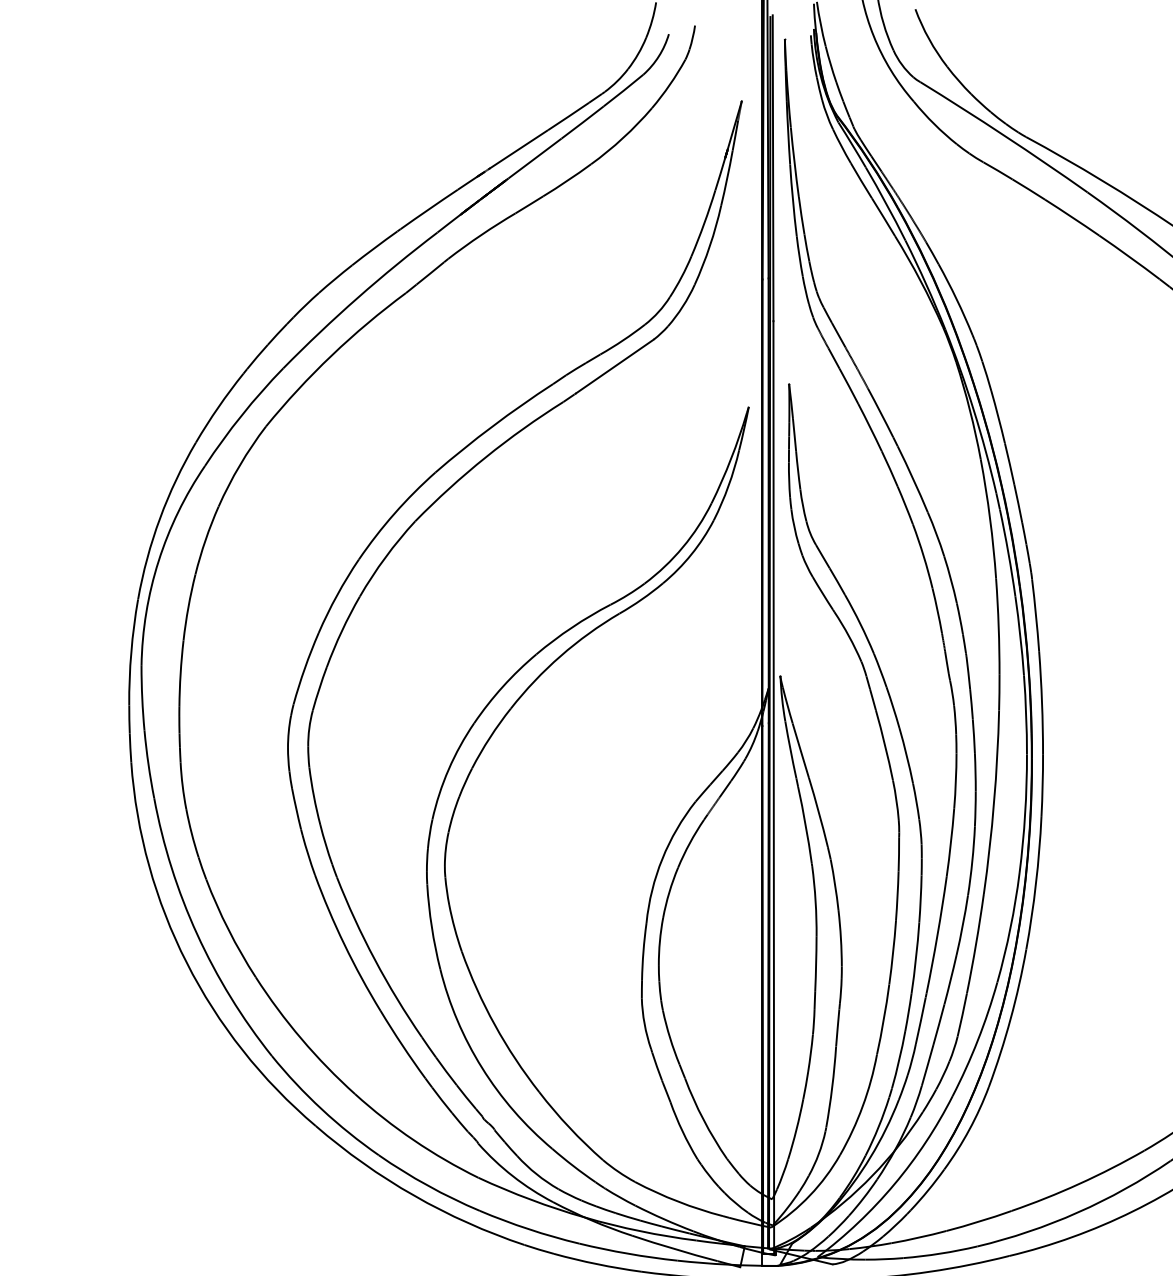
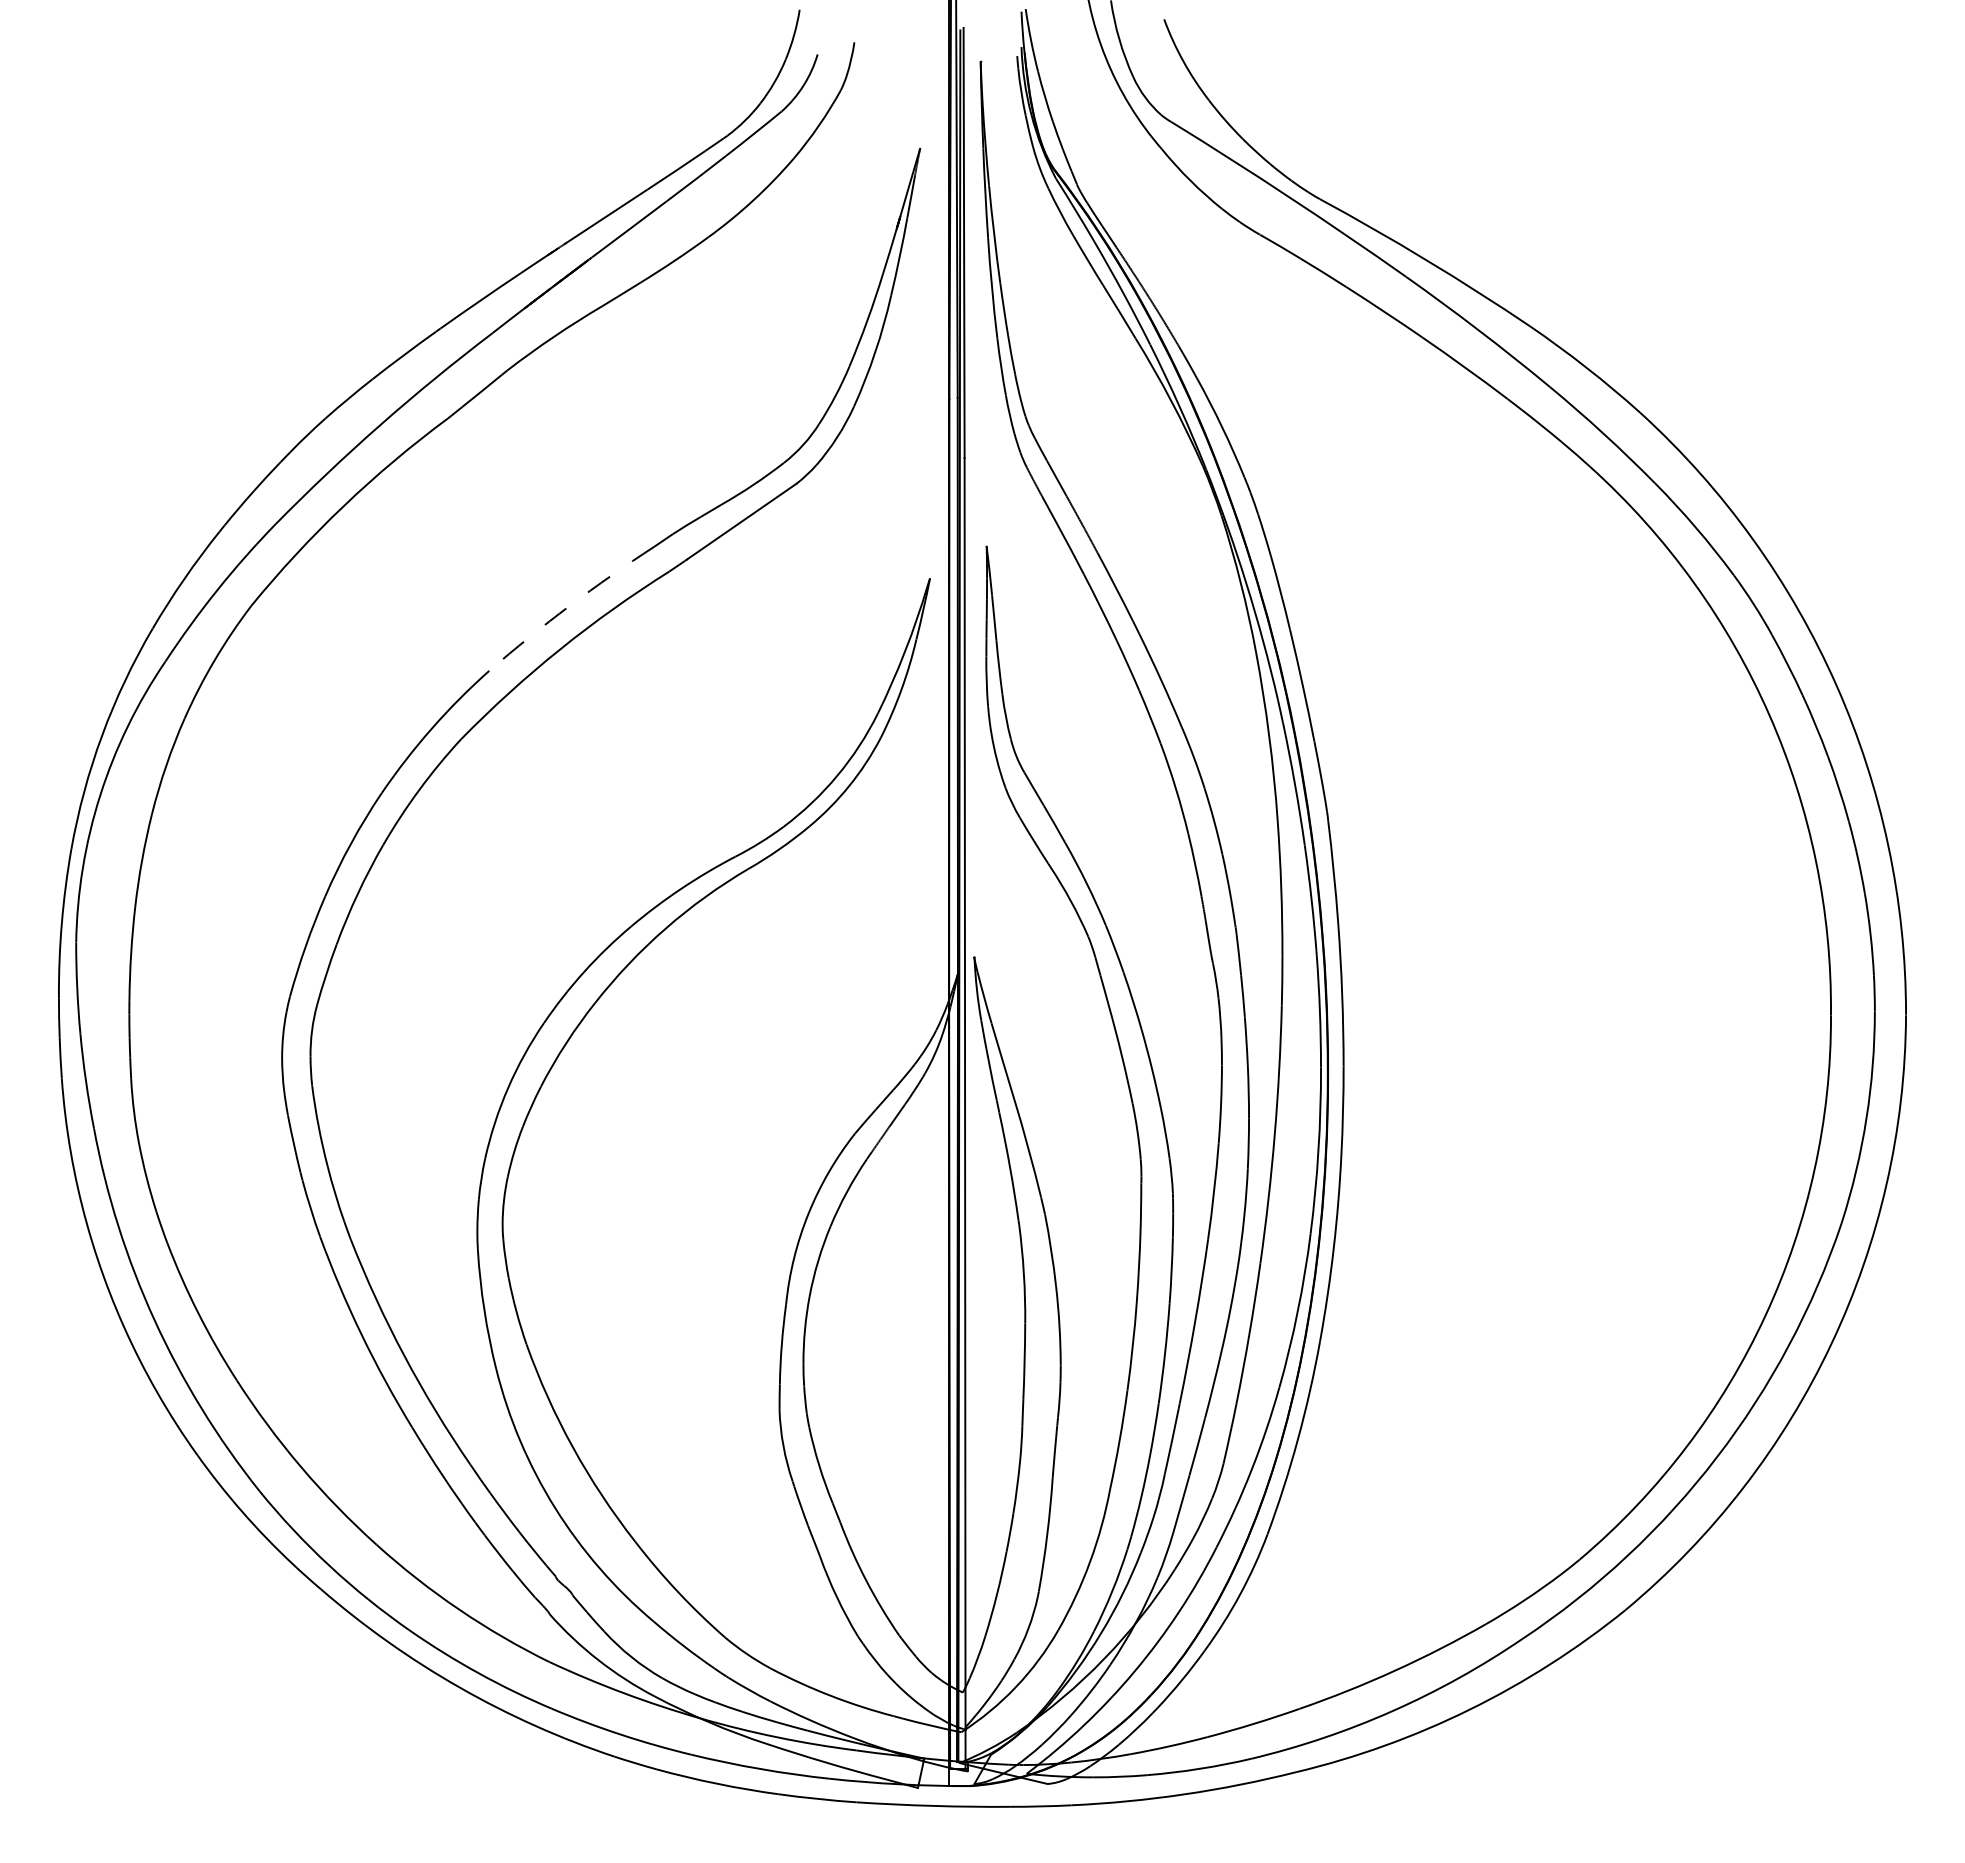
arc: (492, 426) -> (569, 605), solid -> dashed

